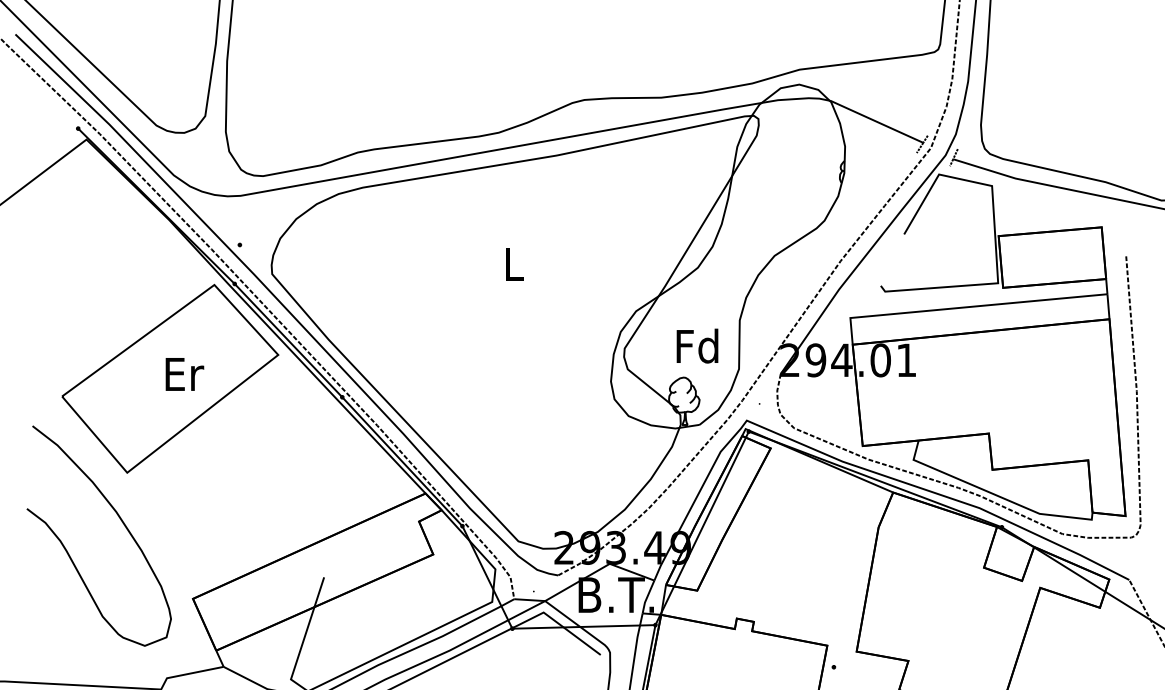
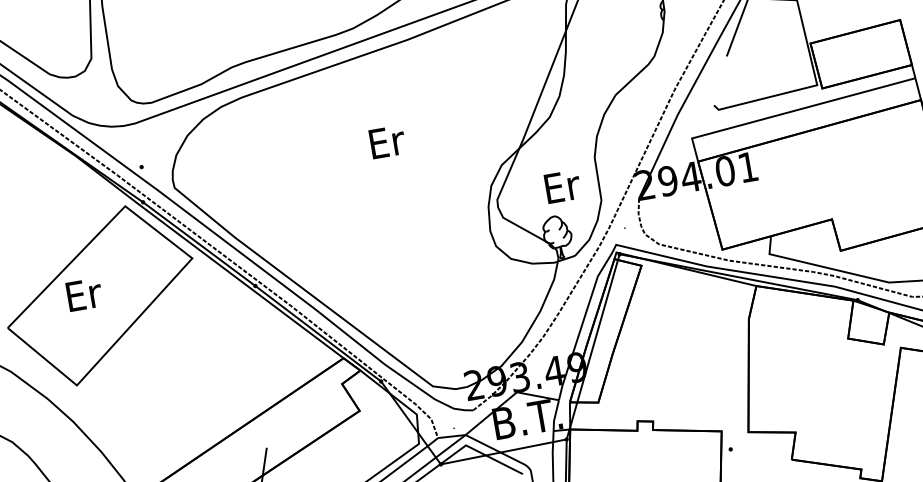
text: (515, 263) -> (387, 141), L -> Er
text: (697, 345) -> (561, 186), Fd -> Er
text: (184, 374) -> (84, 294), moved

